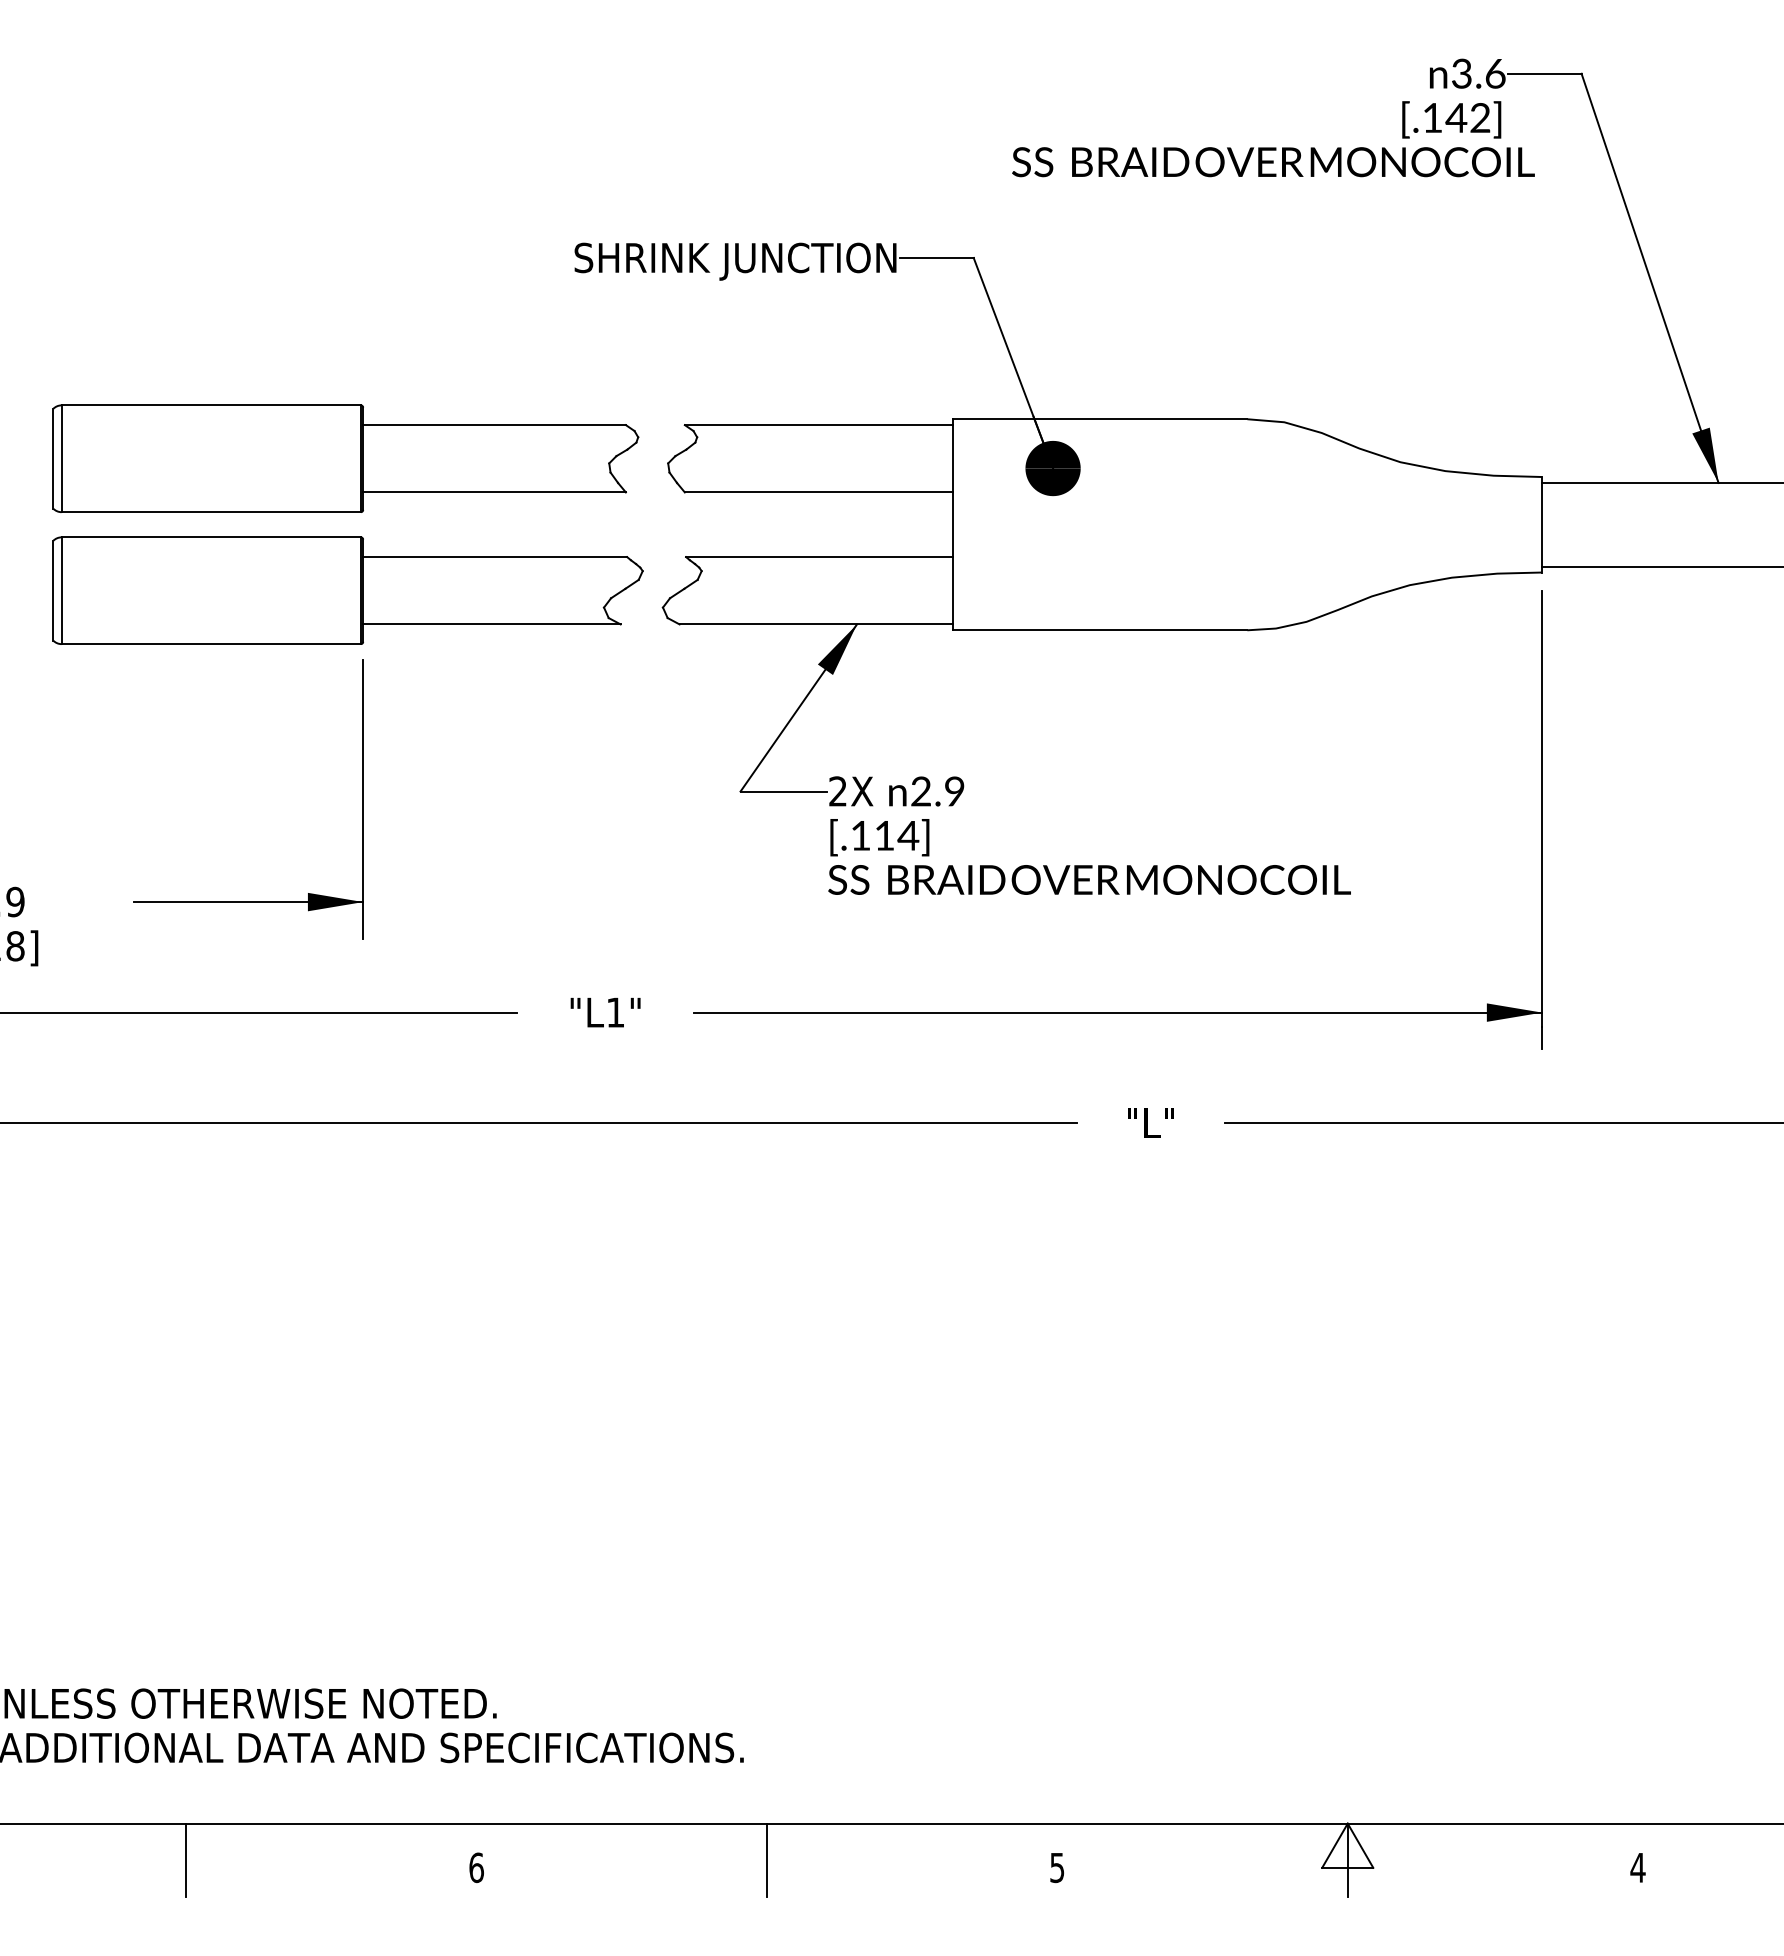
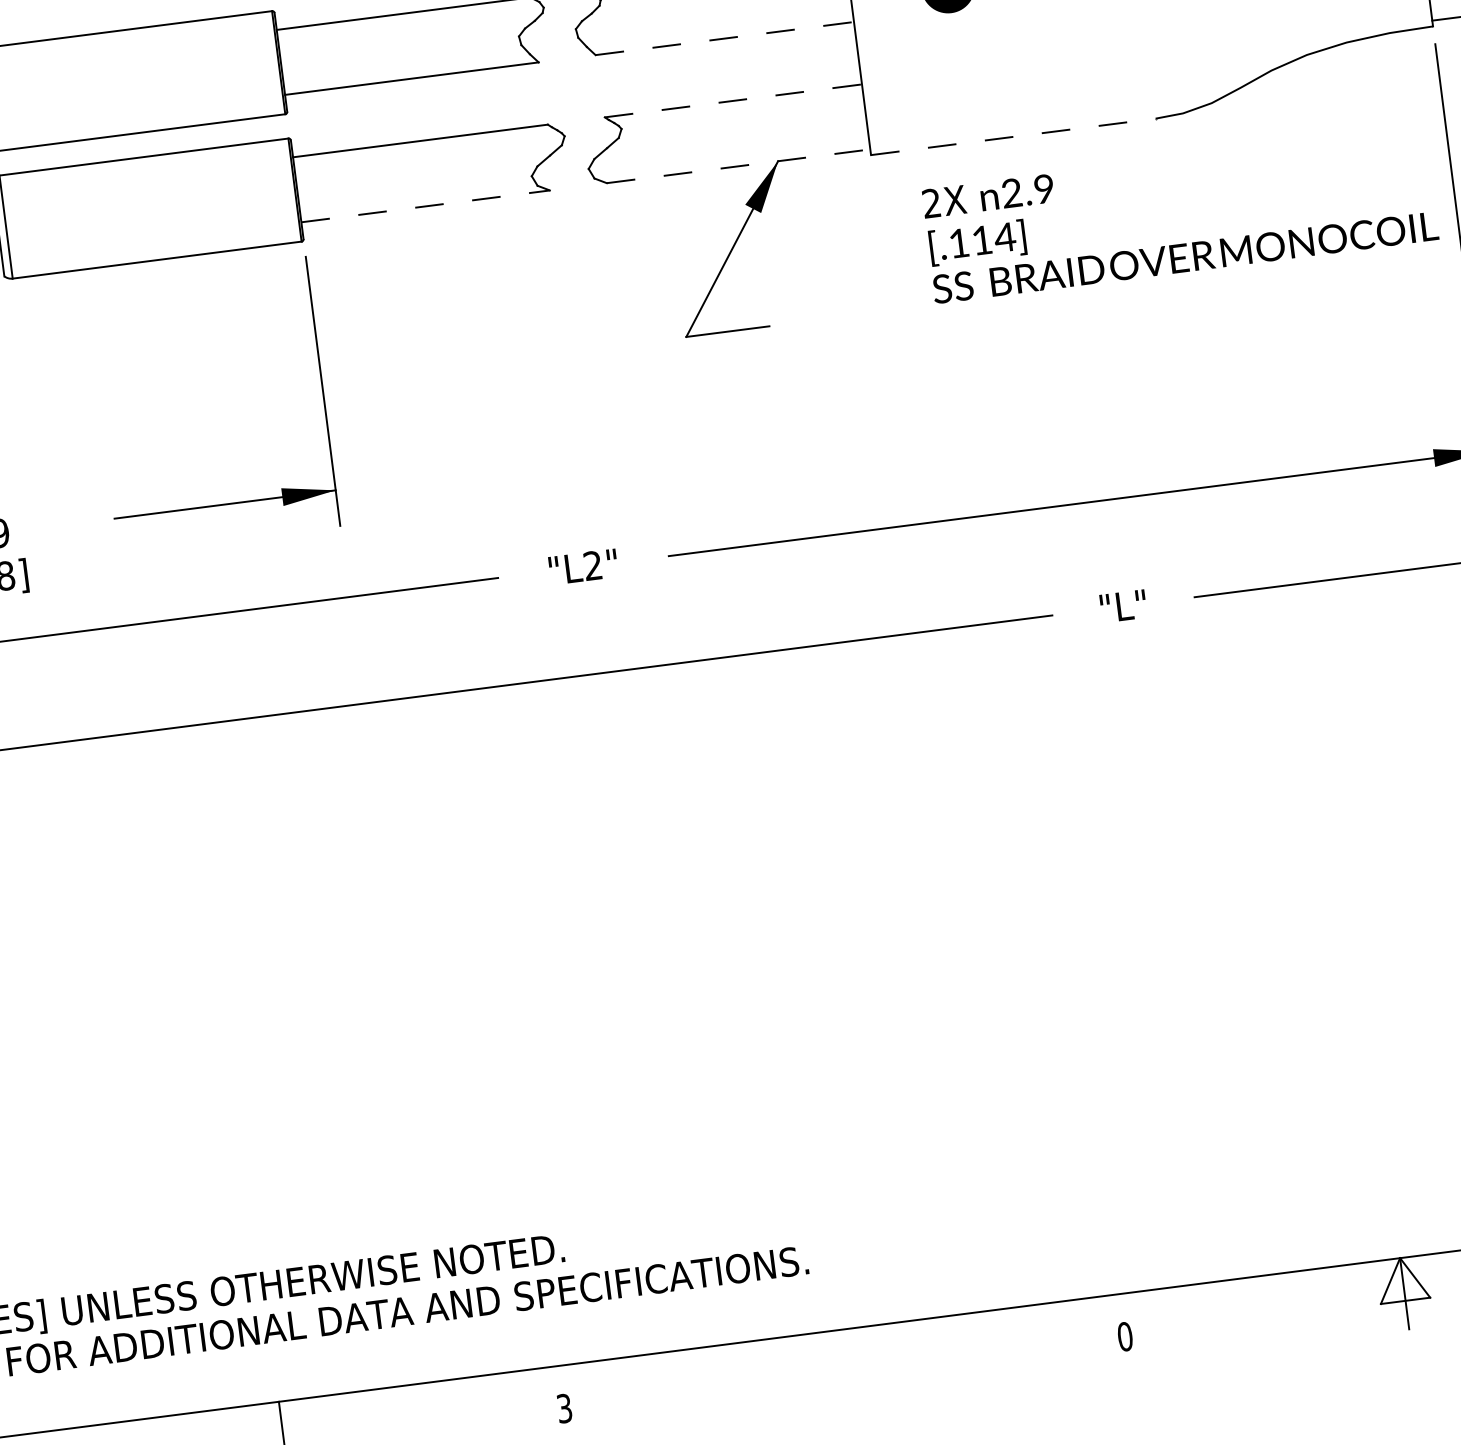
line: (818, 492) -> (724, 38), solid -> dashed
line: (819, 557) -> (733, 101), solid -> dashed
line: (491, 624) -> (425, 206), solid -> dashed
line: (816, 624) -> (738, 166), solid -> dashed
line: (1100, 630) -> (1013, 137), solid -> dashed
text: (1089, 835) -> (1179, 214), moved
text: (614, 1012) -> (591, 565), "L1" -> "L2"
line: (767, 1860) -> (844, 1365), removed
text: (476, 1867) -> (564, 1408), 6 -> 3
text: (1057, 1867) -> (1125, 1336), 5 -> 0

